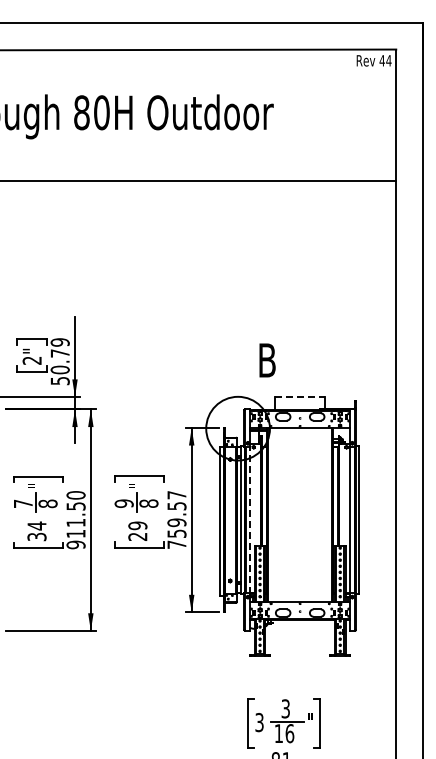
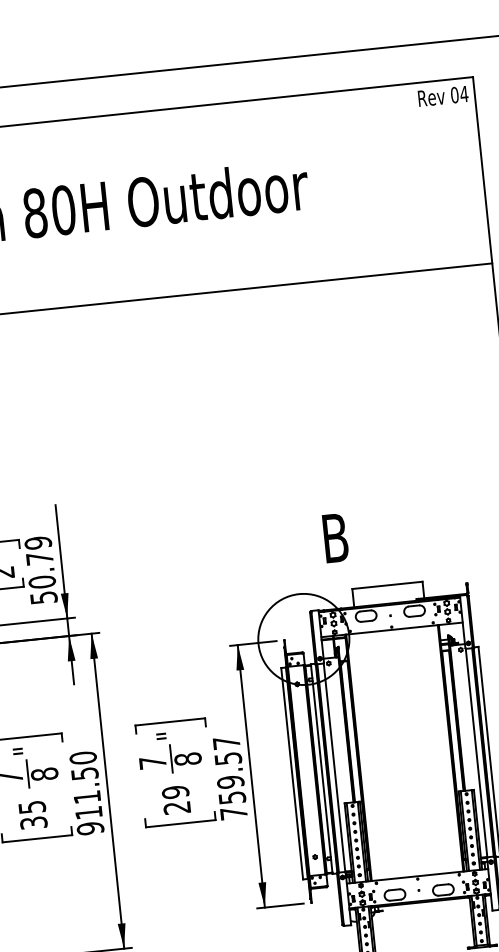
text: (381, 60) -> (453, 94), 44 -> 04
line: (300, 397) -> (387, 585), dashed -> solid
text: (123, 503) -> (151, 762), 9 -> 7
line: (250, 519) -> (334, 766), dashed -> solid
text: (36, 525) -> (31, 806), 34 -> 35

